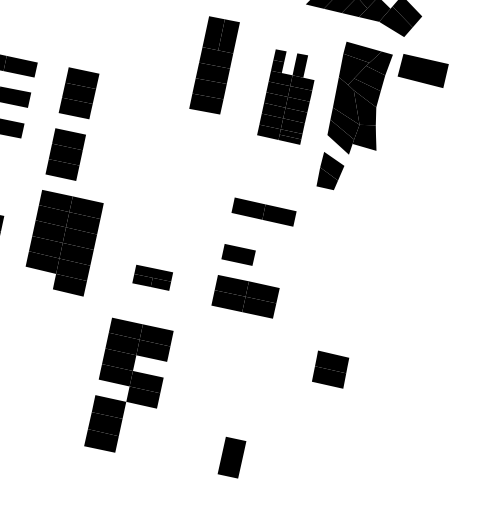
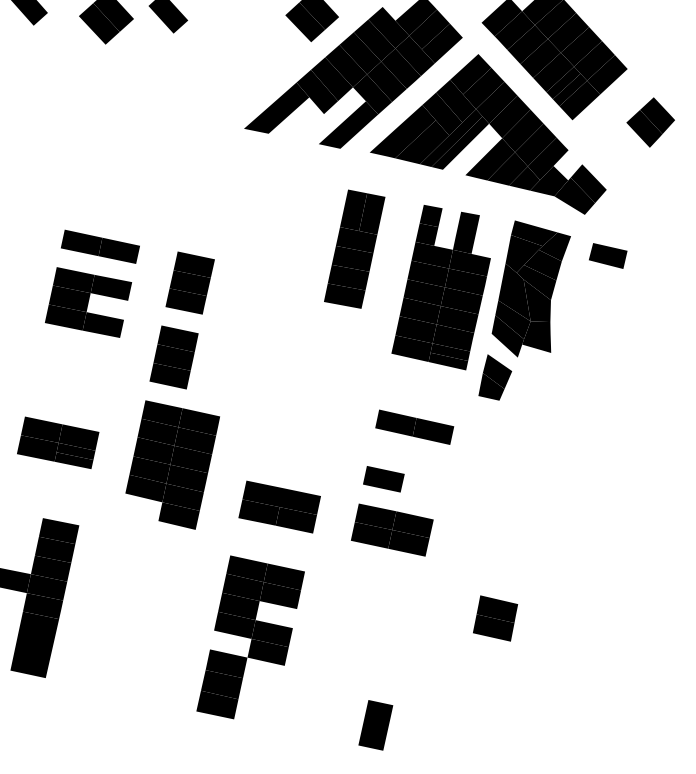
part: (423, 70) -> (608, 255), size x0.62
part: (285, 96) -> (440, 287), size x1.43
part: (152, 277) -> (279, 506), size x1.67

